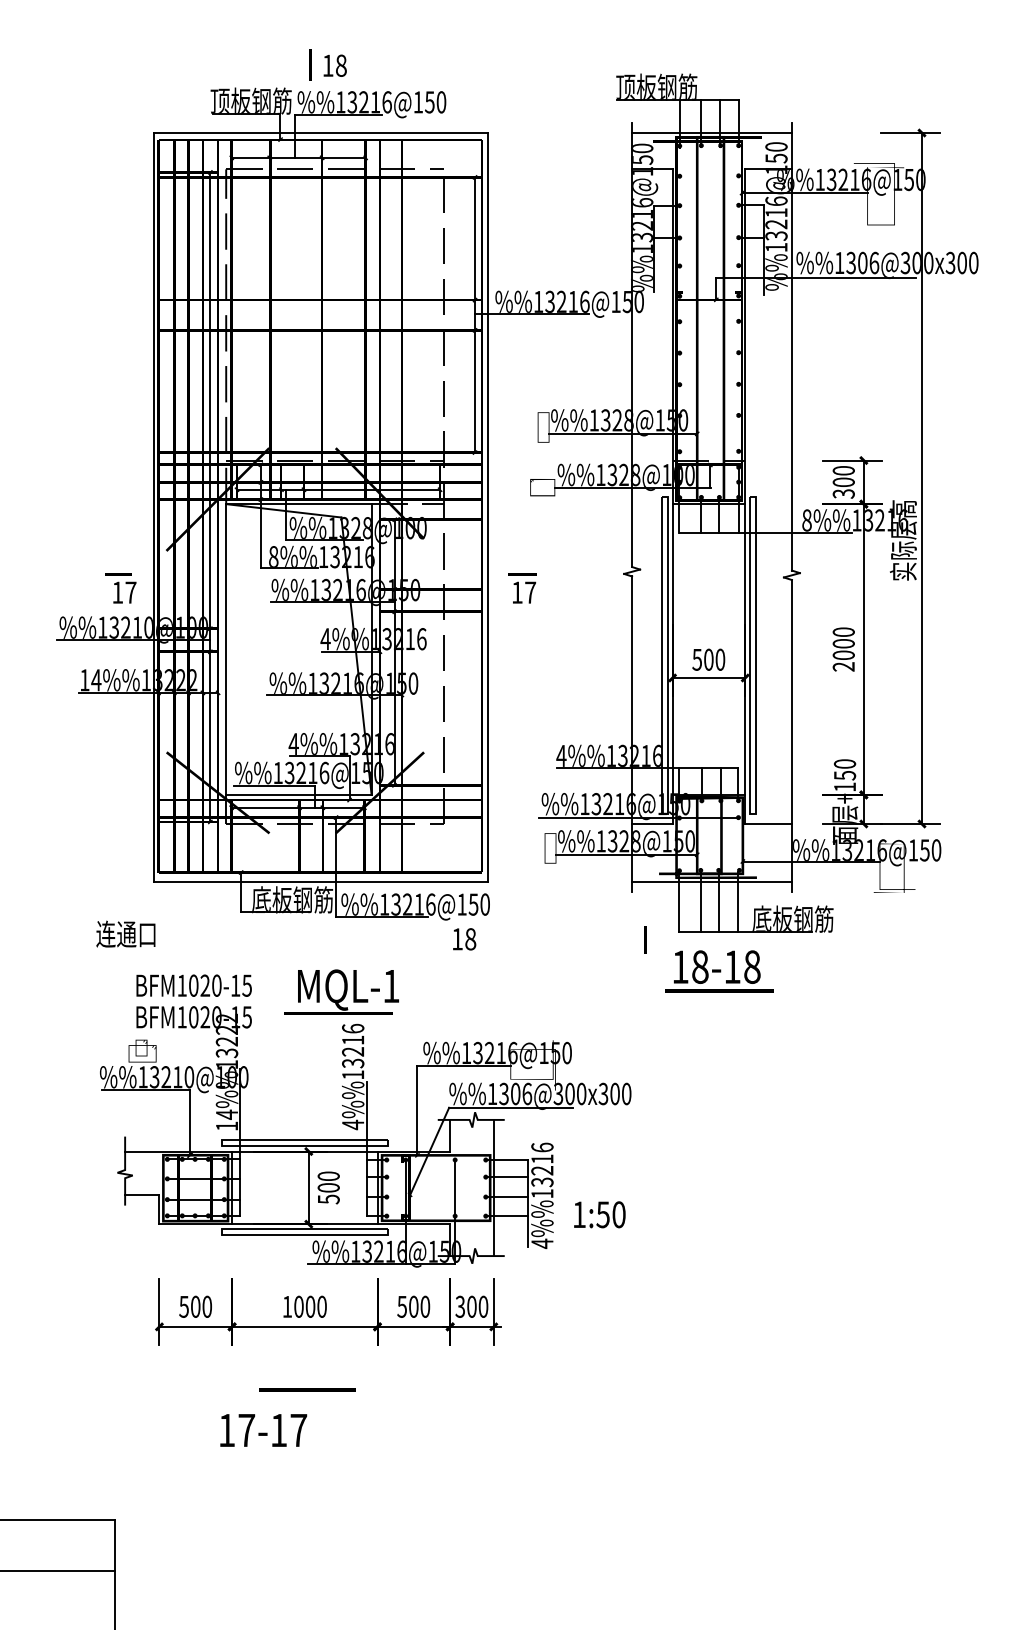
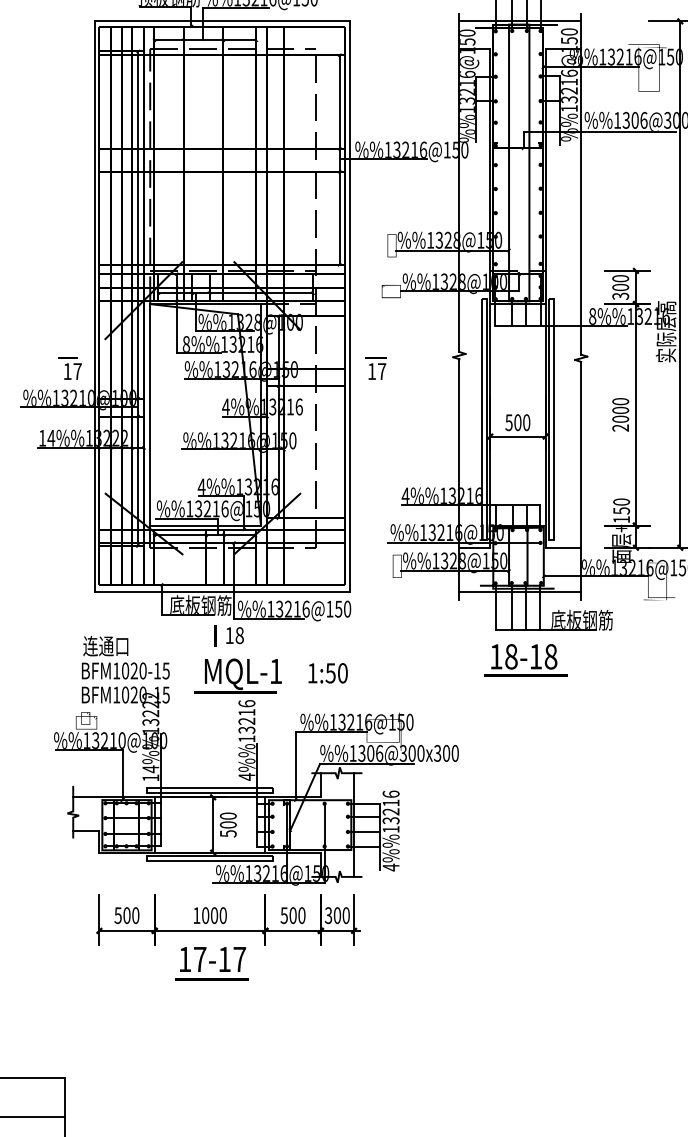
text: (125, 933) -> (105, 645), moved
text: (464, 939) -> (235, 635), moved
line: (645, 939) -> (215, 635), moved
text: (599, 1214) -> (327, 673), moved
text: (263, 1430) -> (212, 959), moved

